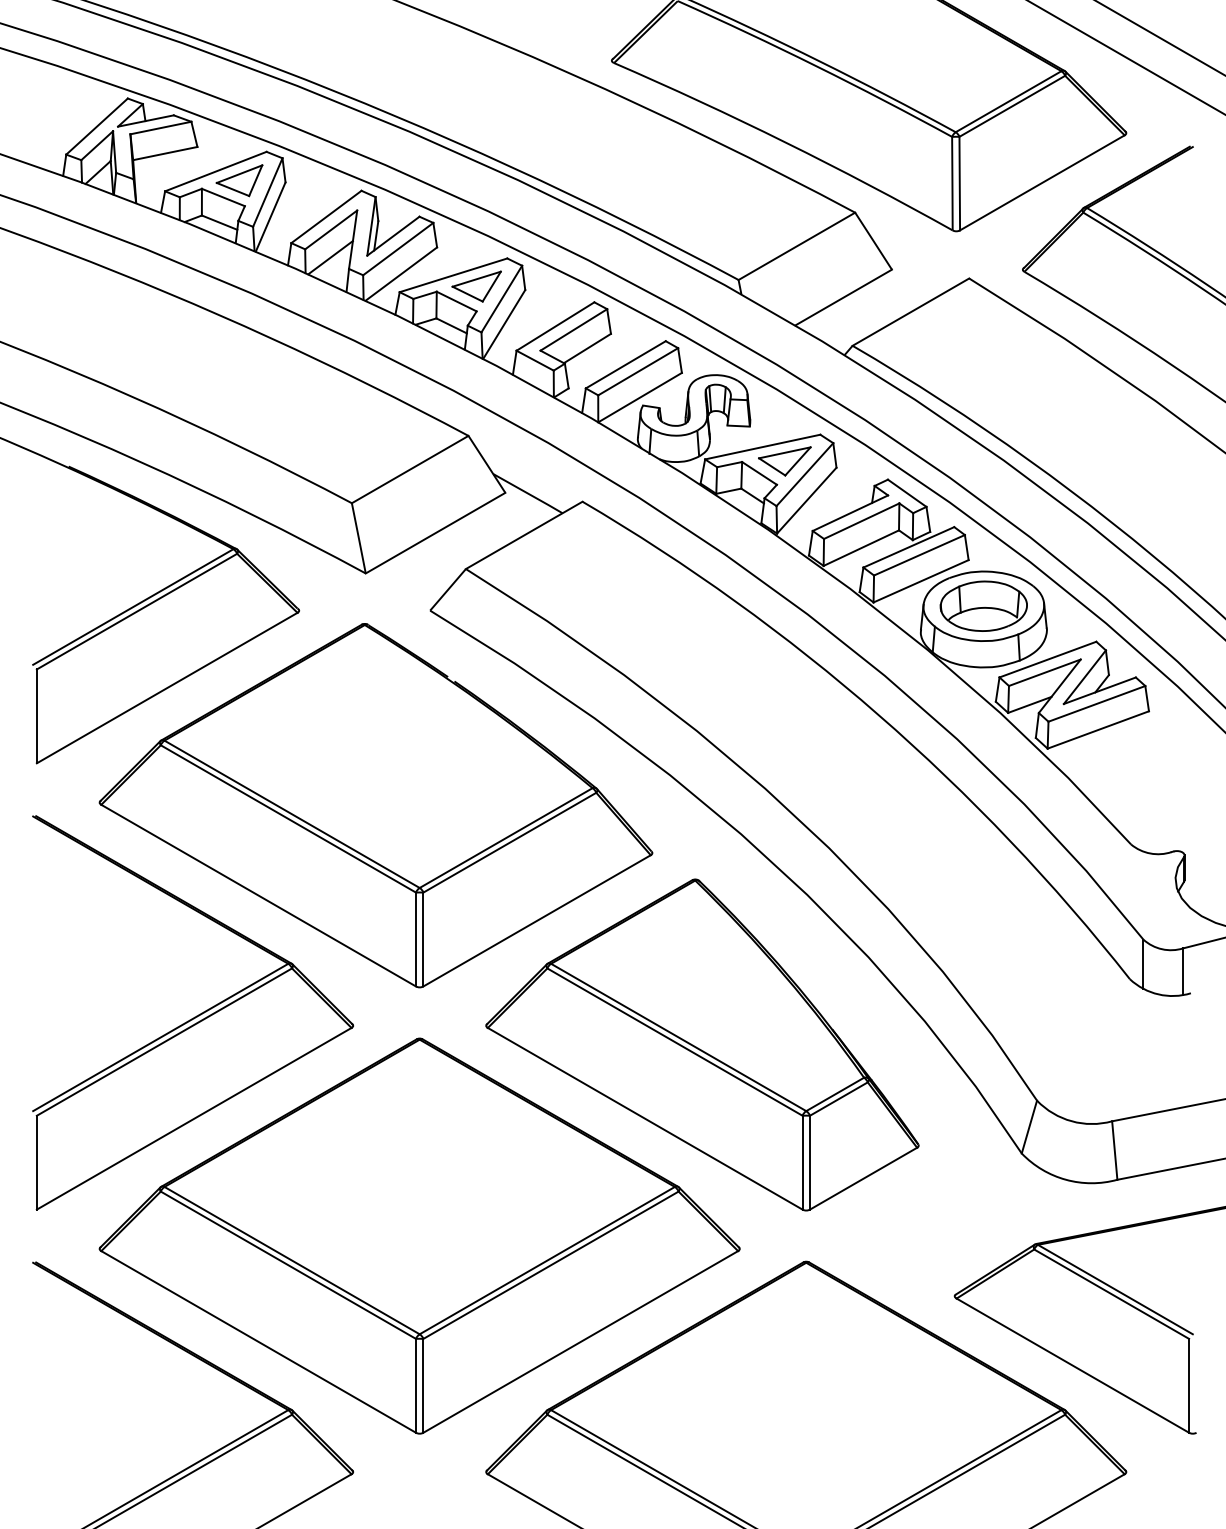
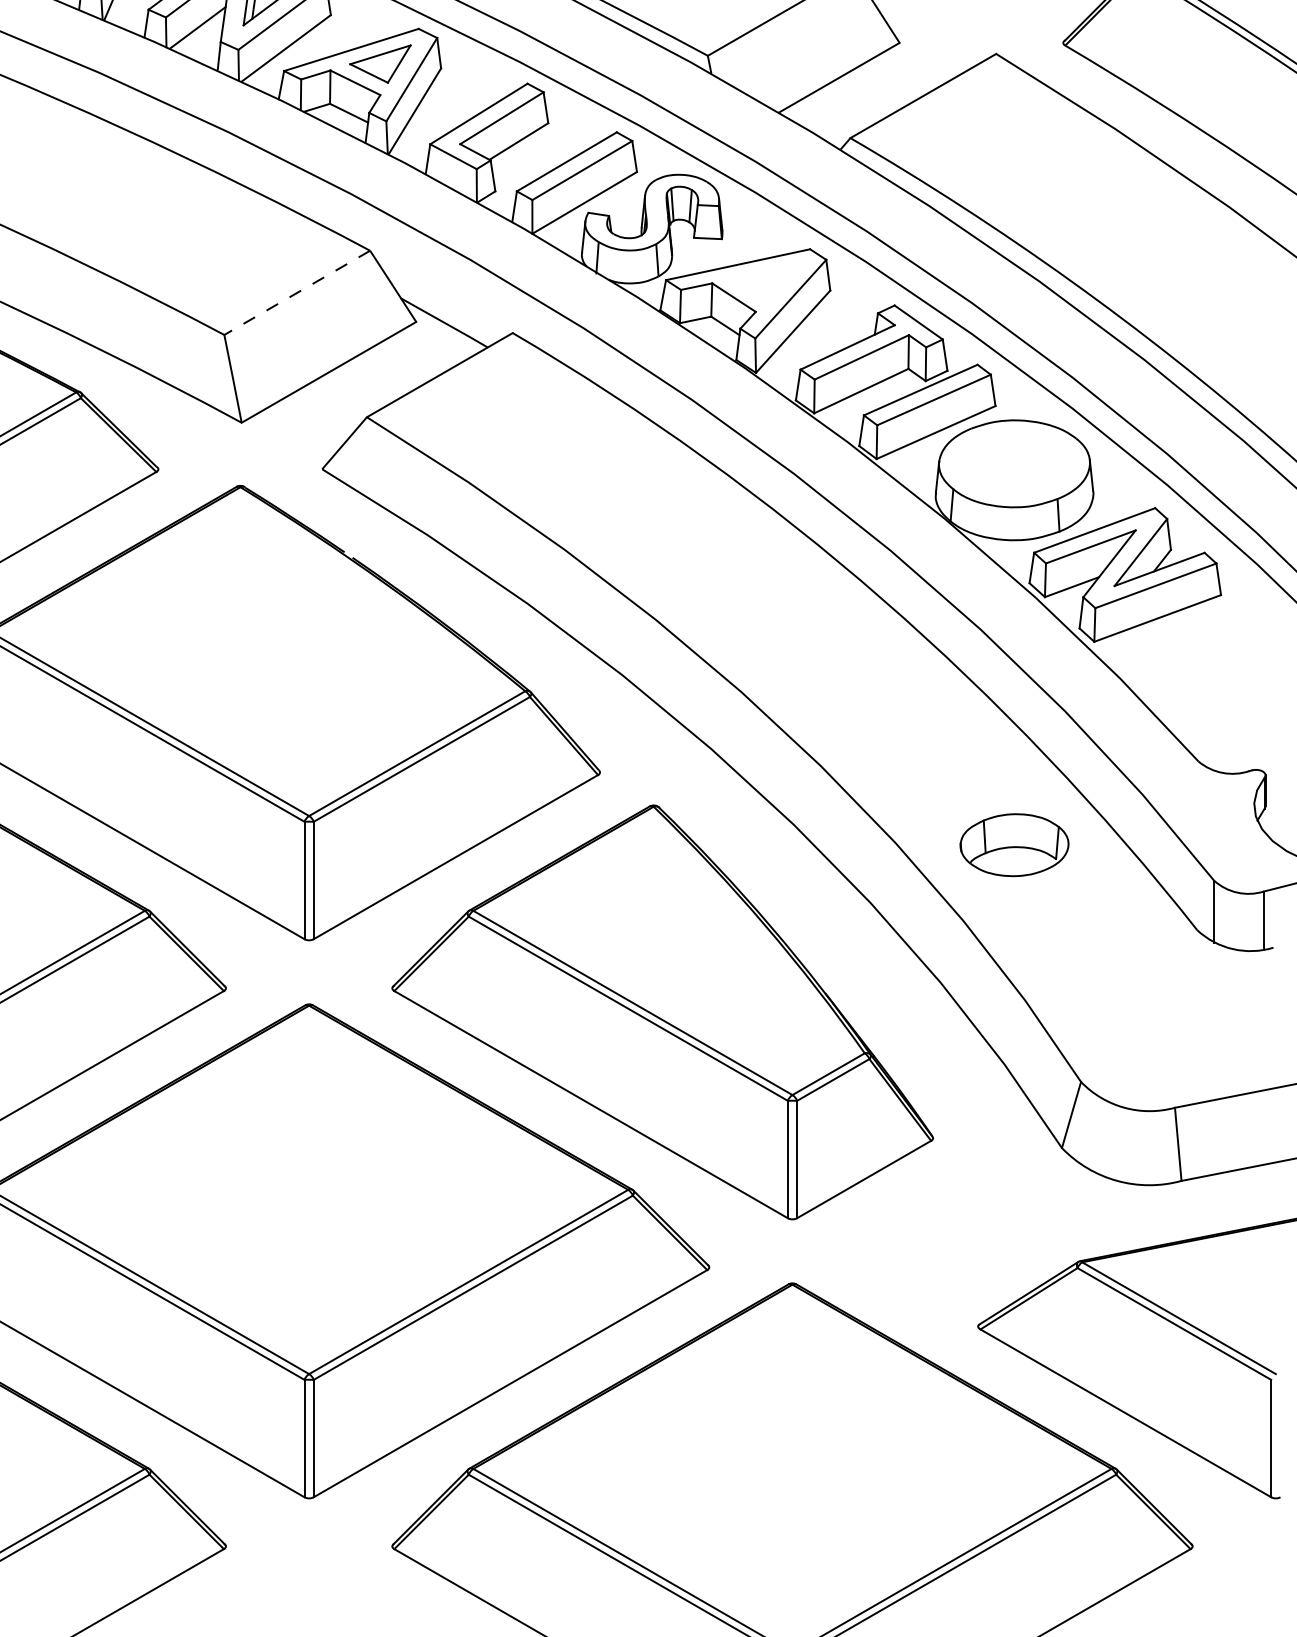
part: (784, 461) -> (765, 282), removed
line: (409, 469) -> (296, 292), solid -> dashed
part: (983, 605) -> (1014, 844), moved

